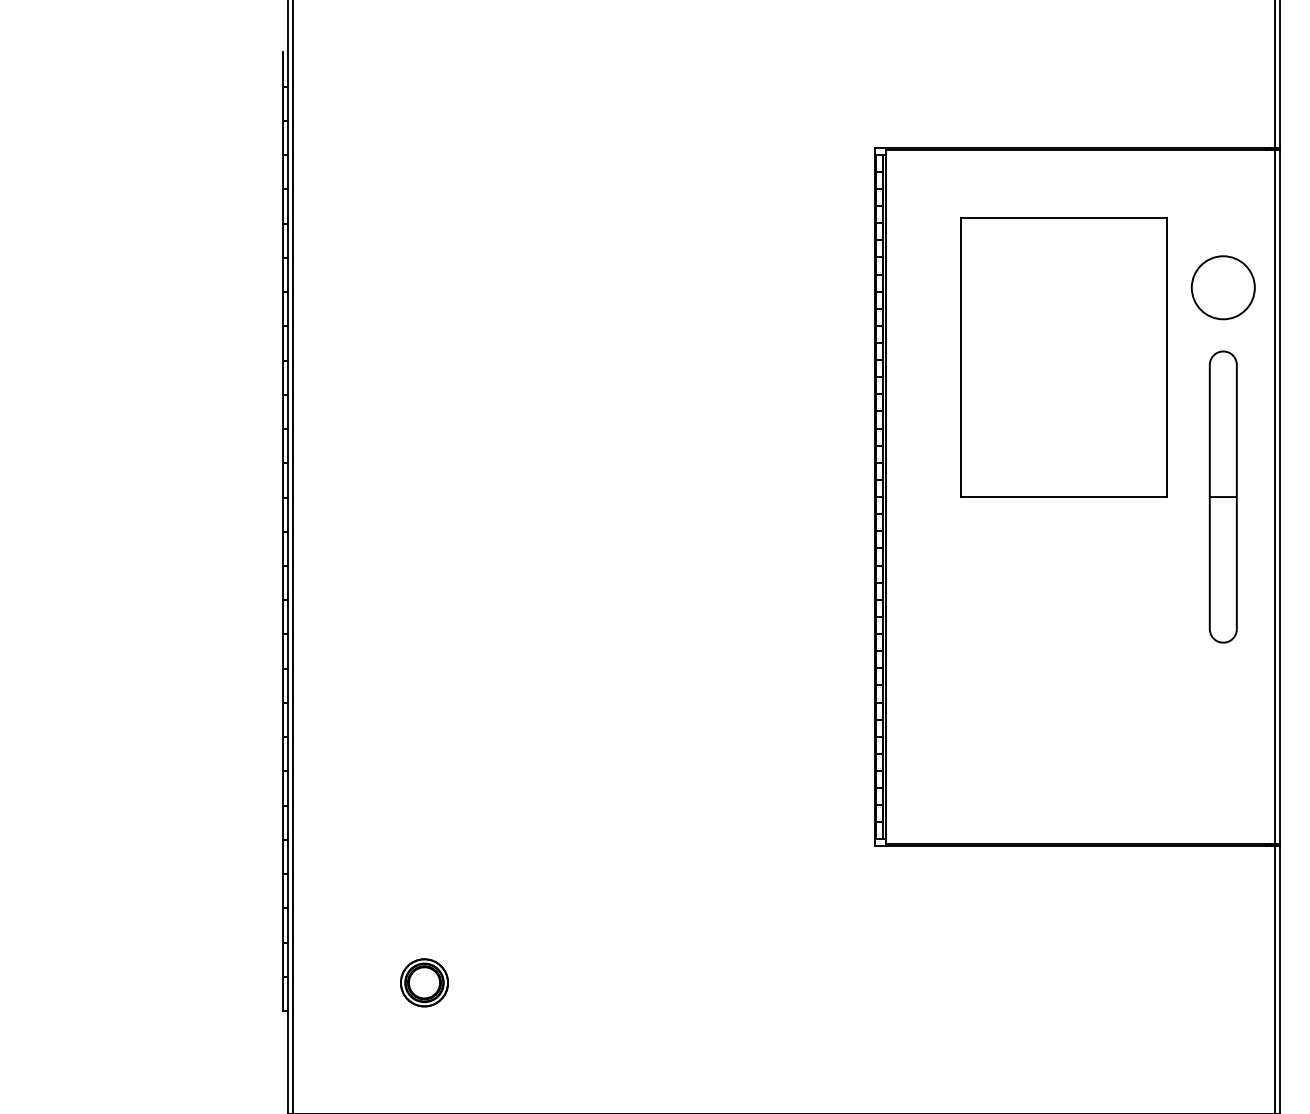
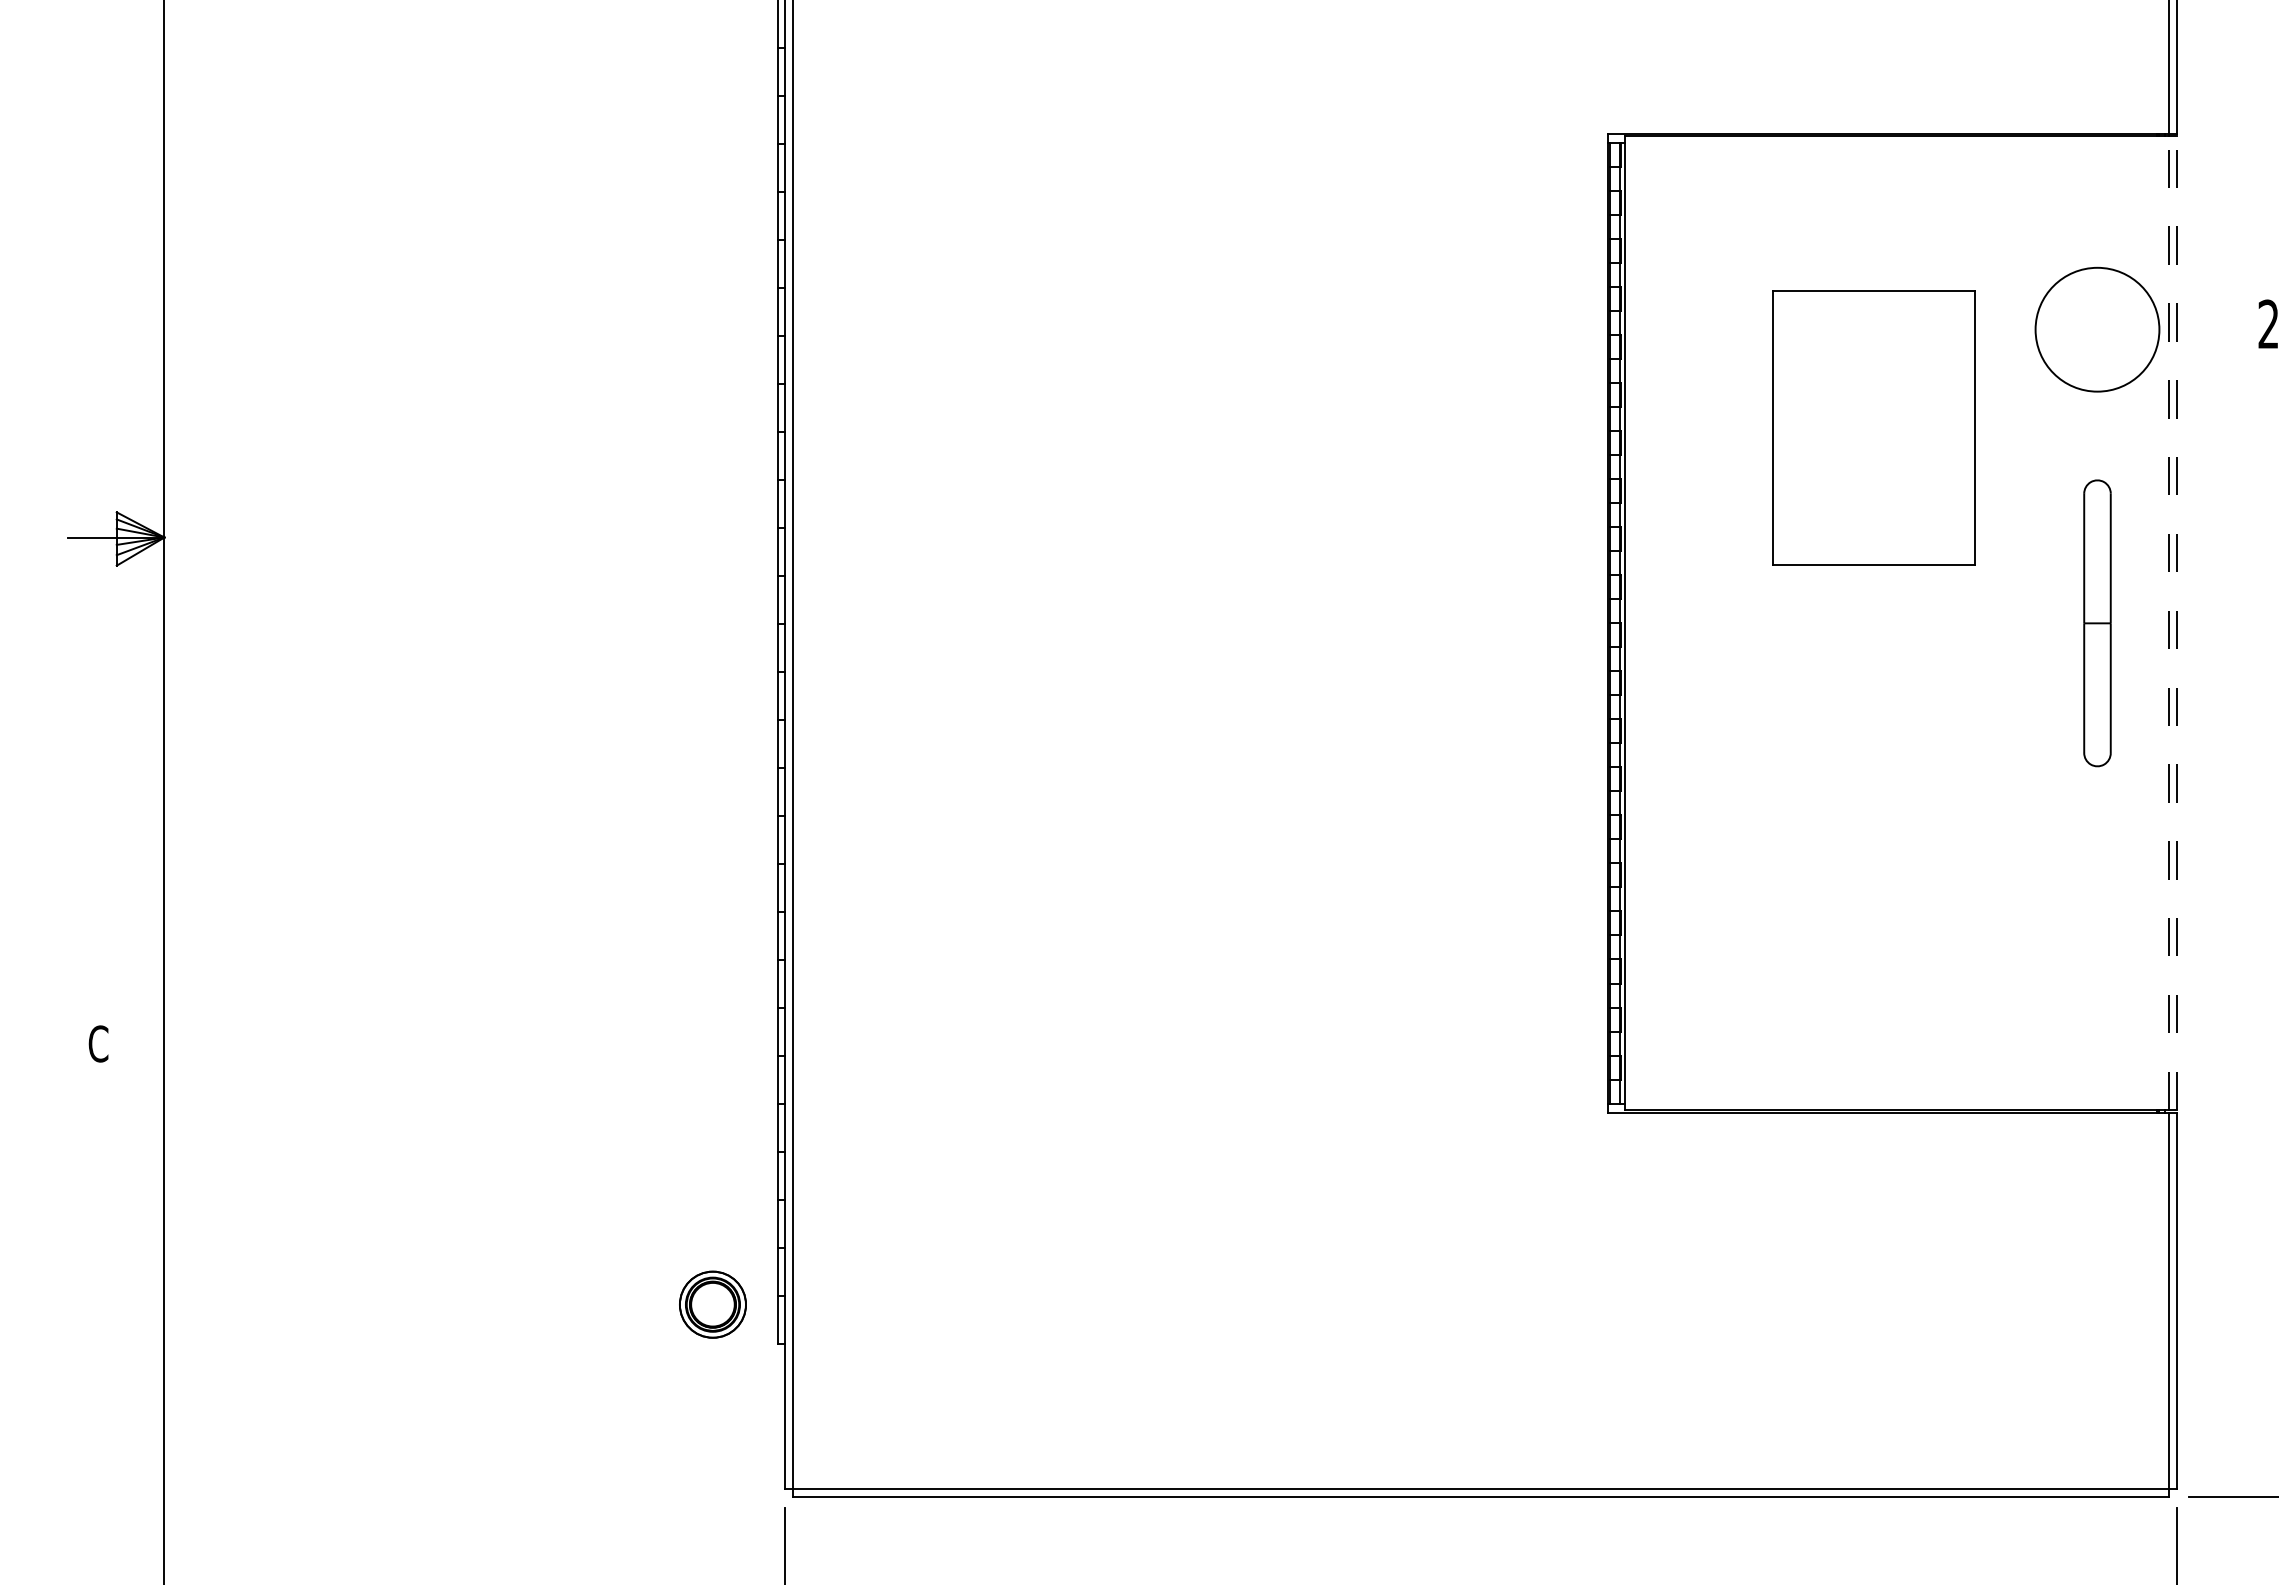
circle: (1223, 287) -> (2097, 329), size x1.4
part: (1063, 357) -> (1873, 427), size x0.7
part: (1223, 497) -> (2097, 623), size x0.7
line: (1274, 497) -> (2169, 623), solid -> dashed
line: (1280, 497) -> (2177, 623), solid -> dashed
part: (424, 982) -> (712, 1304), moved

